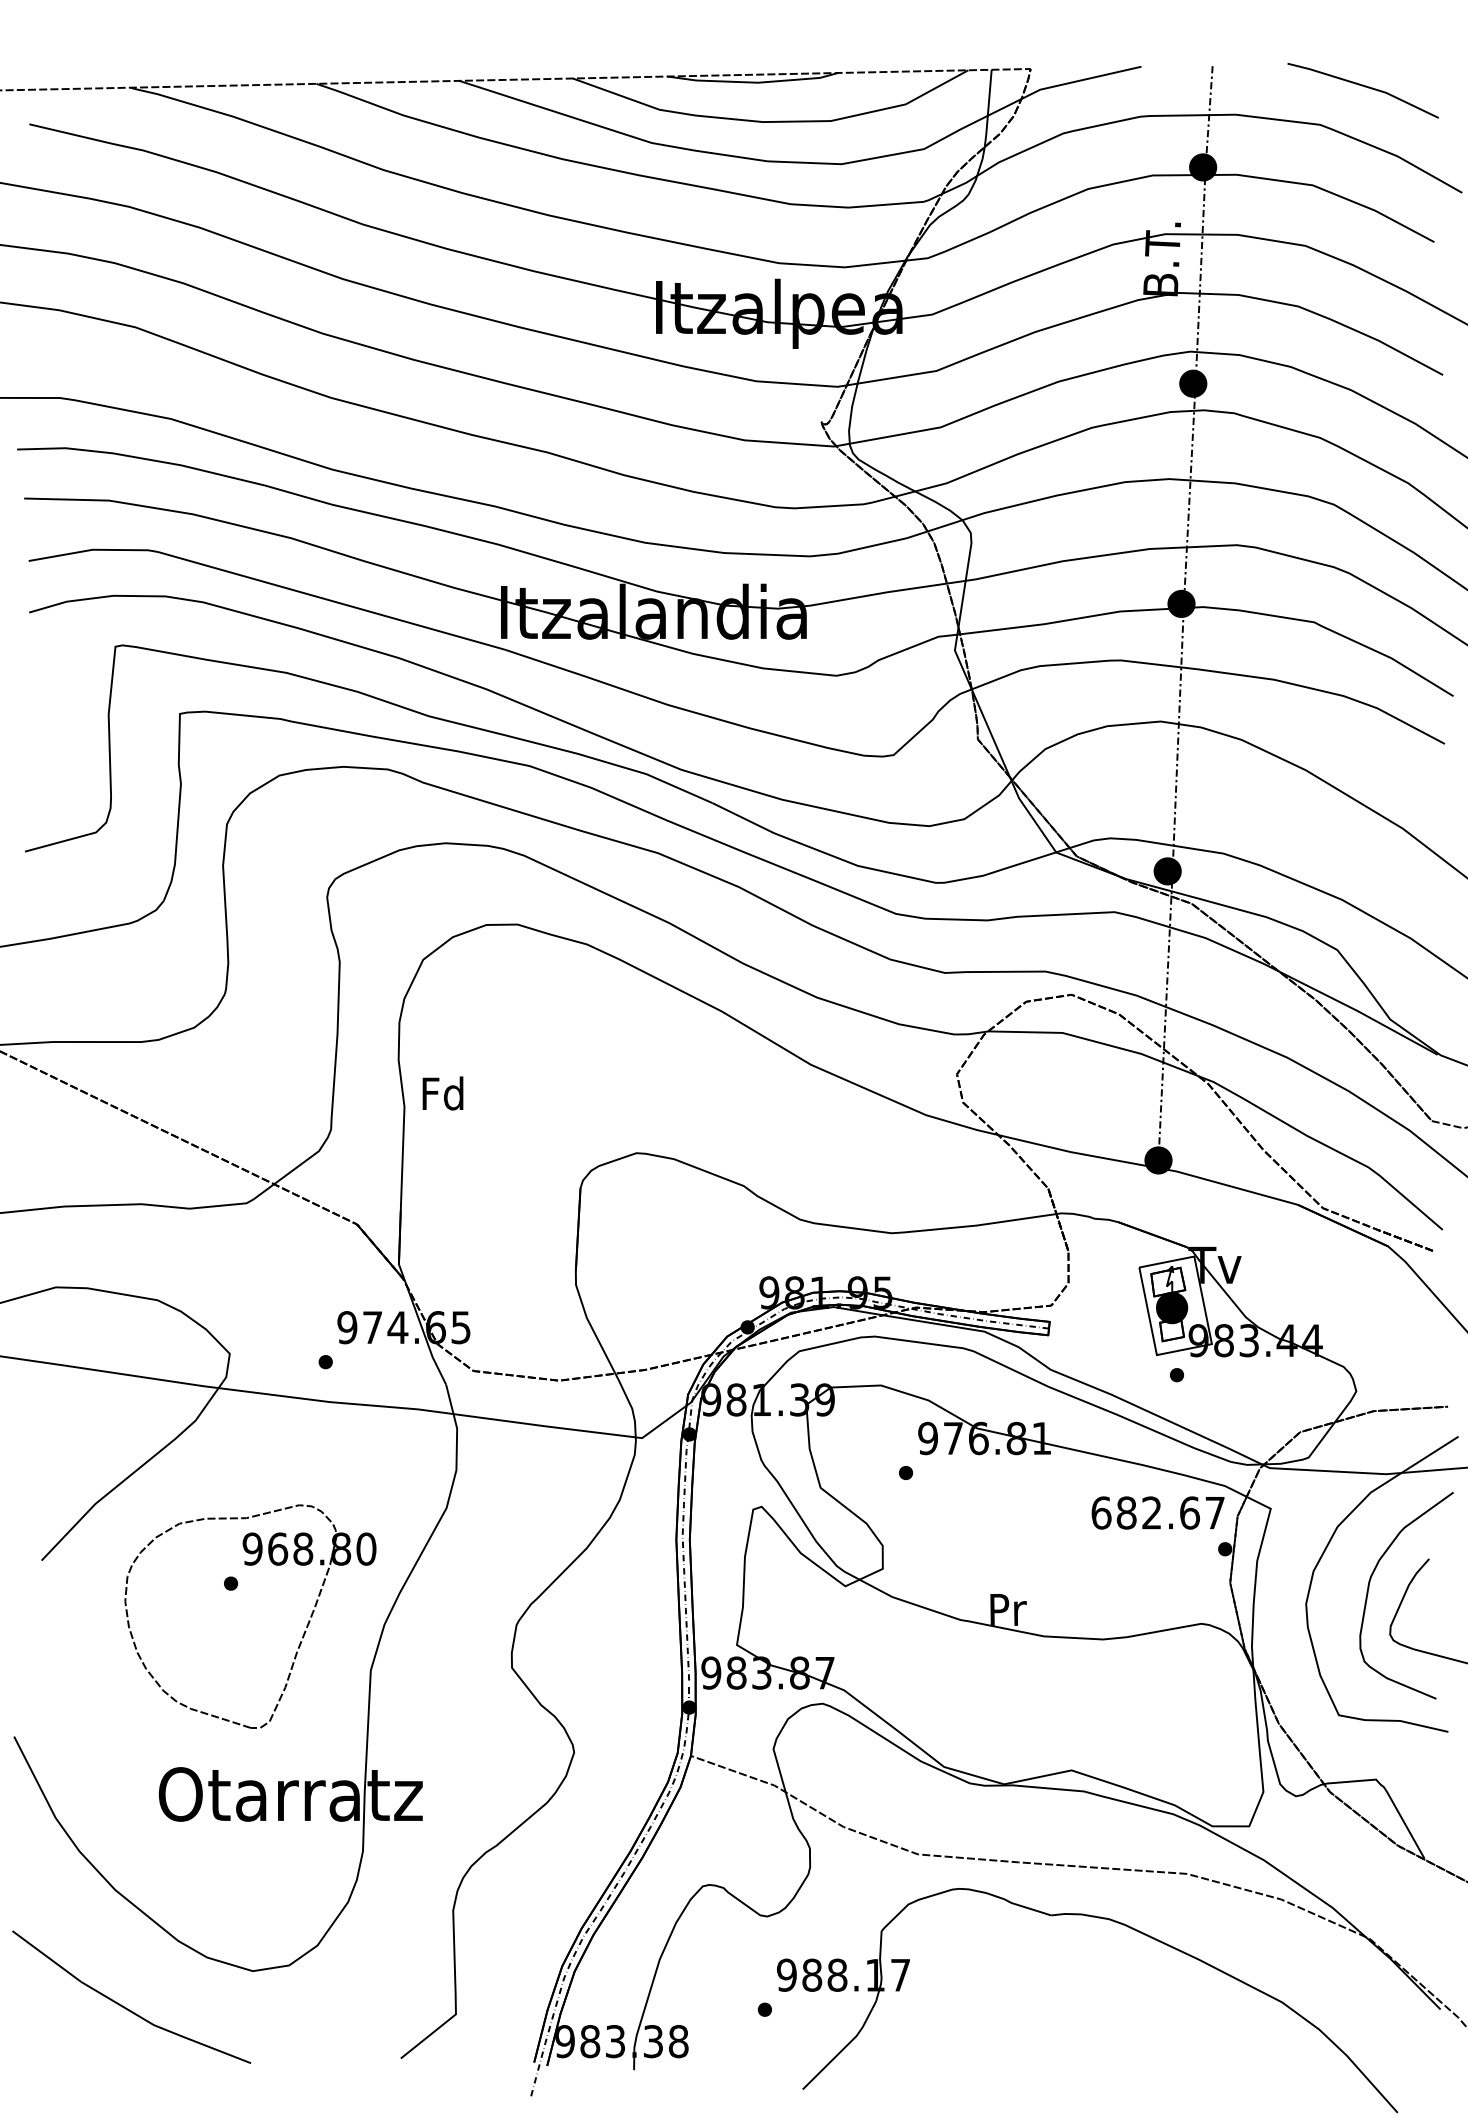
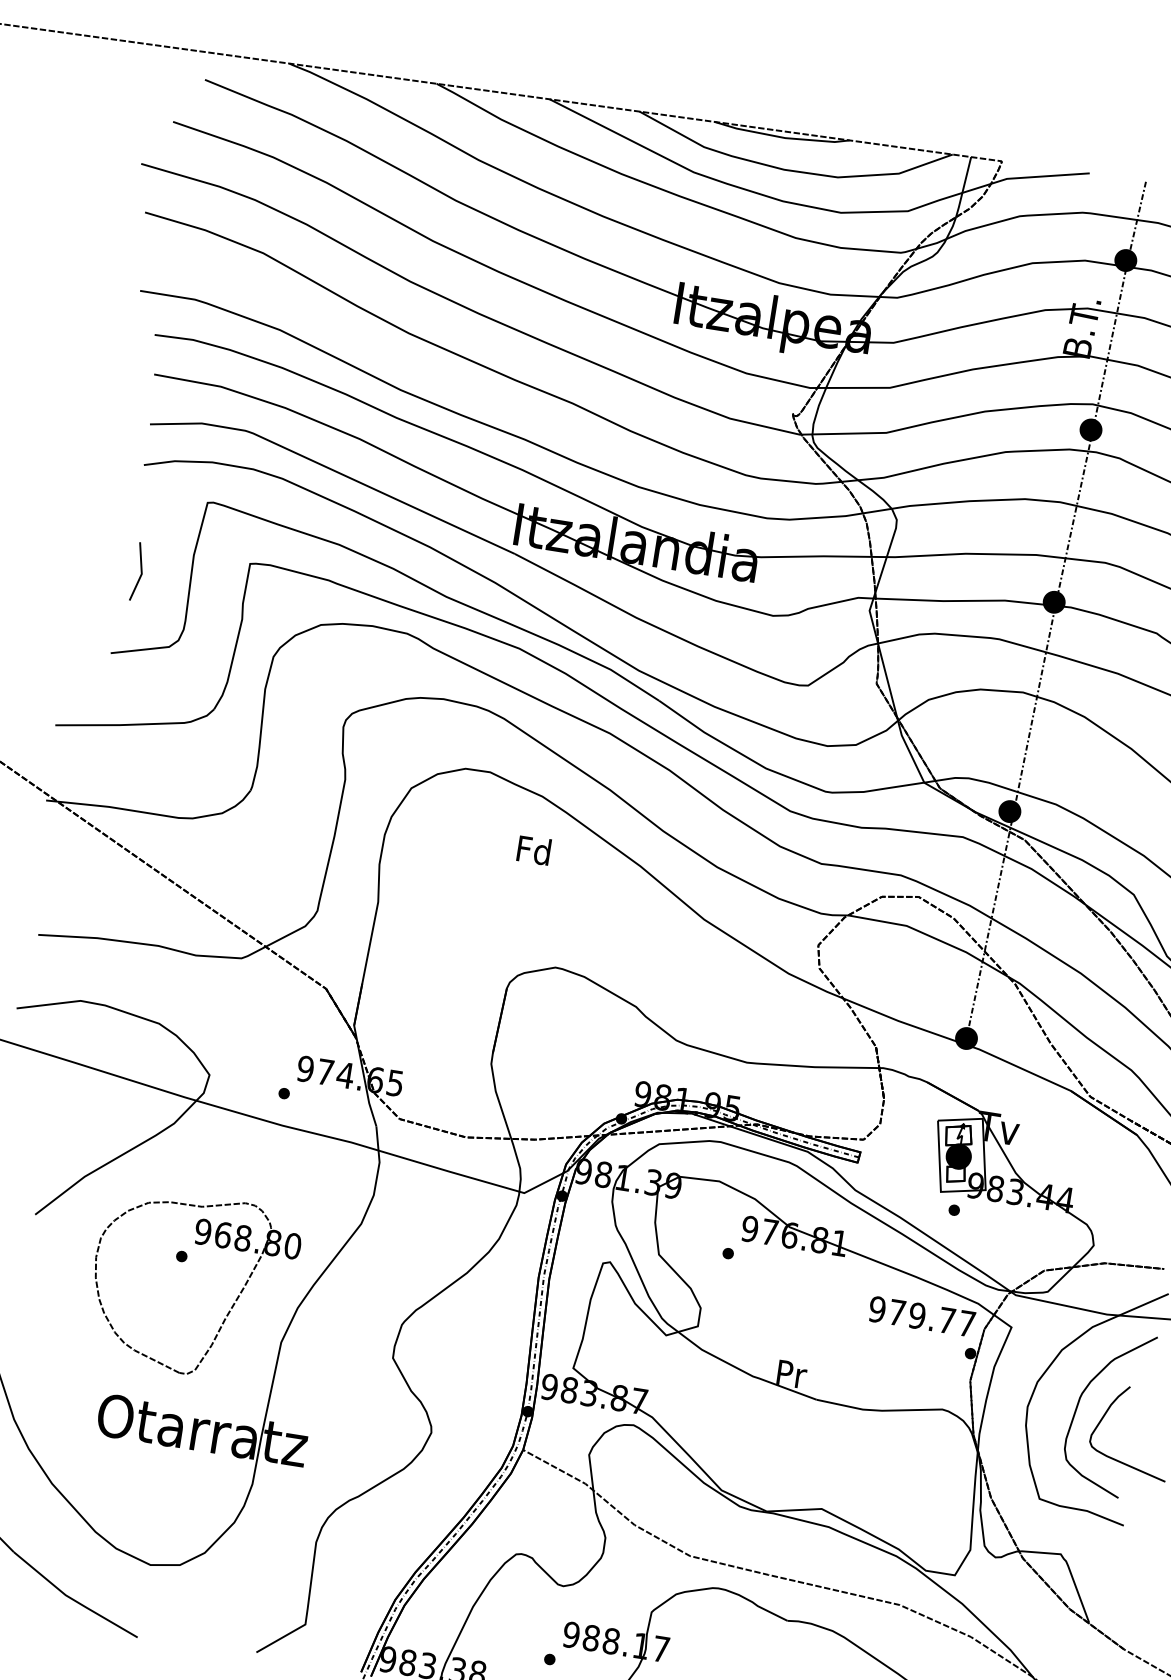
line: (46, 745) -> (140, 572), added
text: (442, 1093) -> (533, 850), moved
text: (1145, 1512) -> (912, 1314), 682.67 -> 979.77

